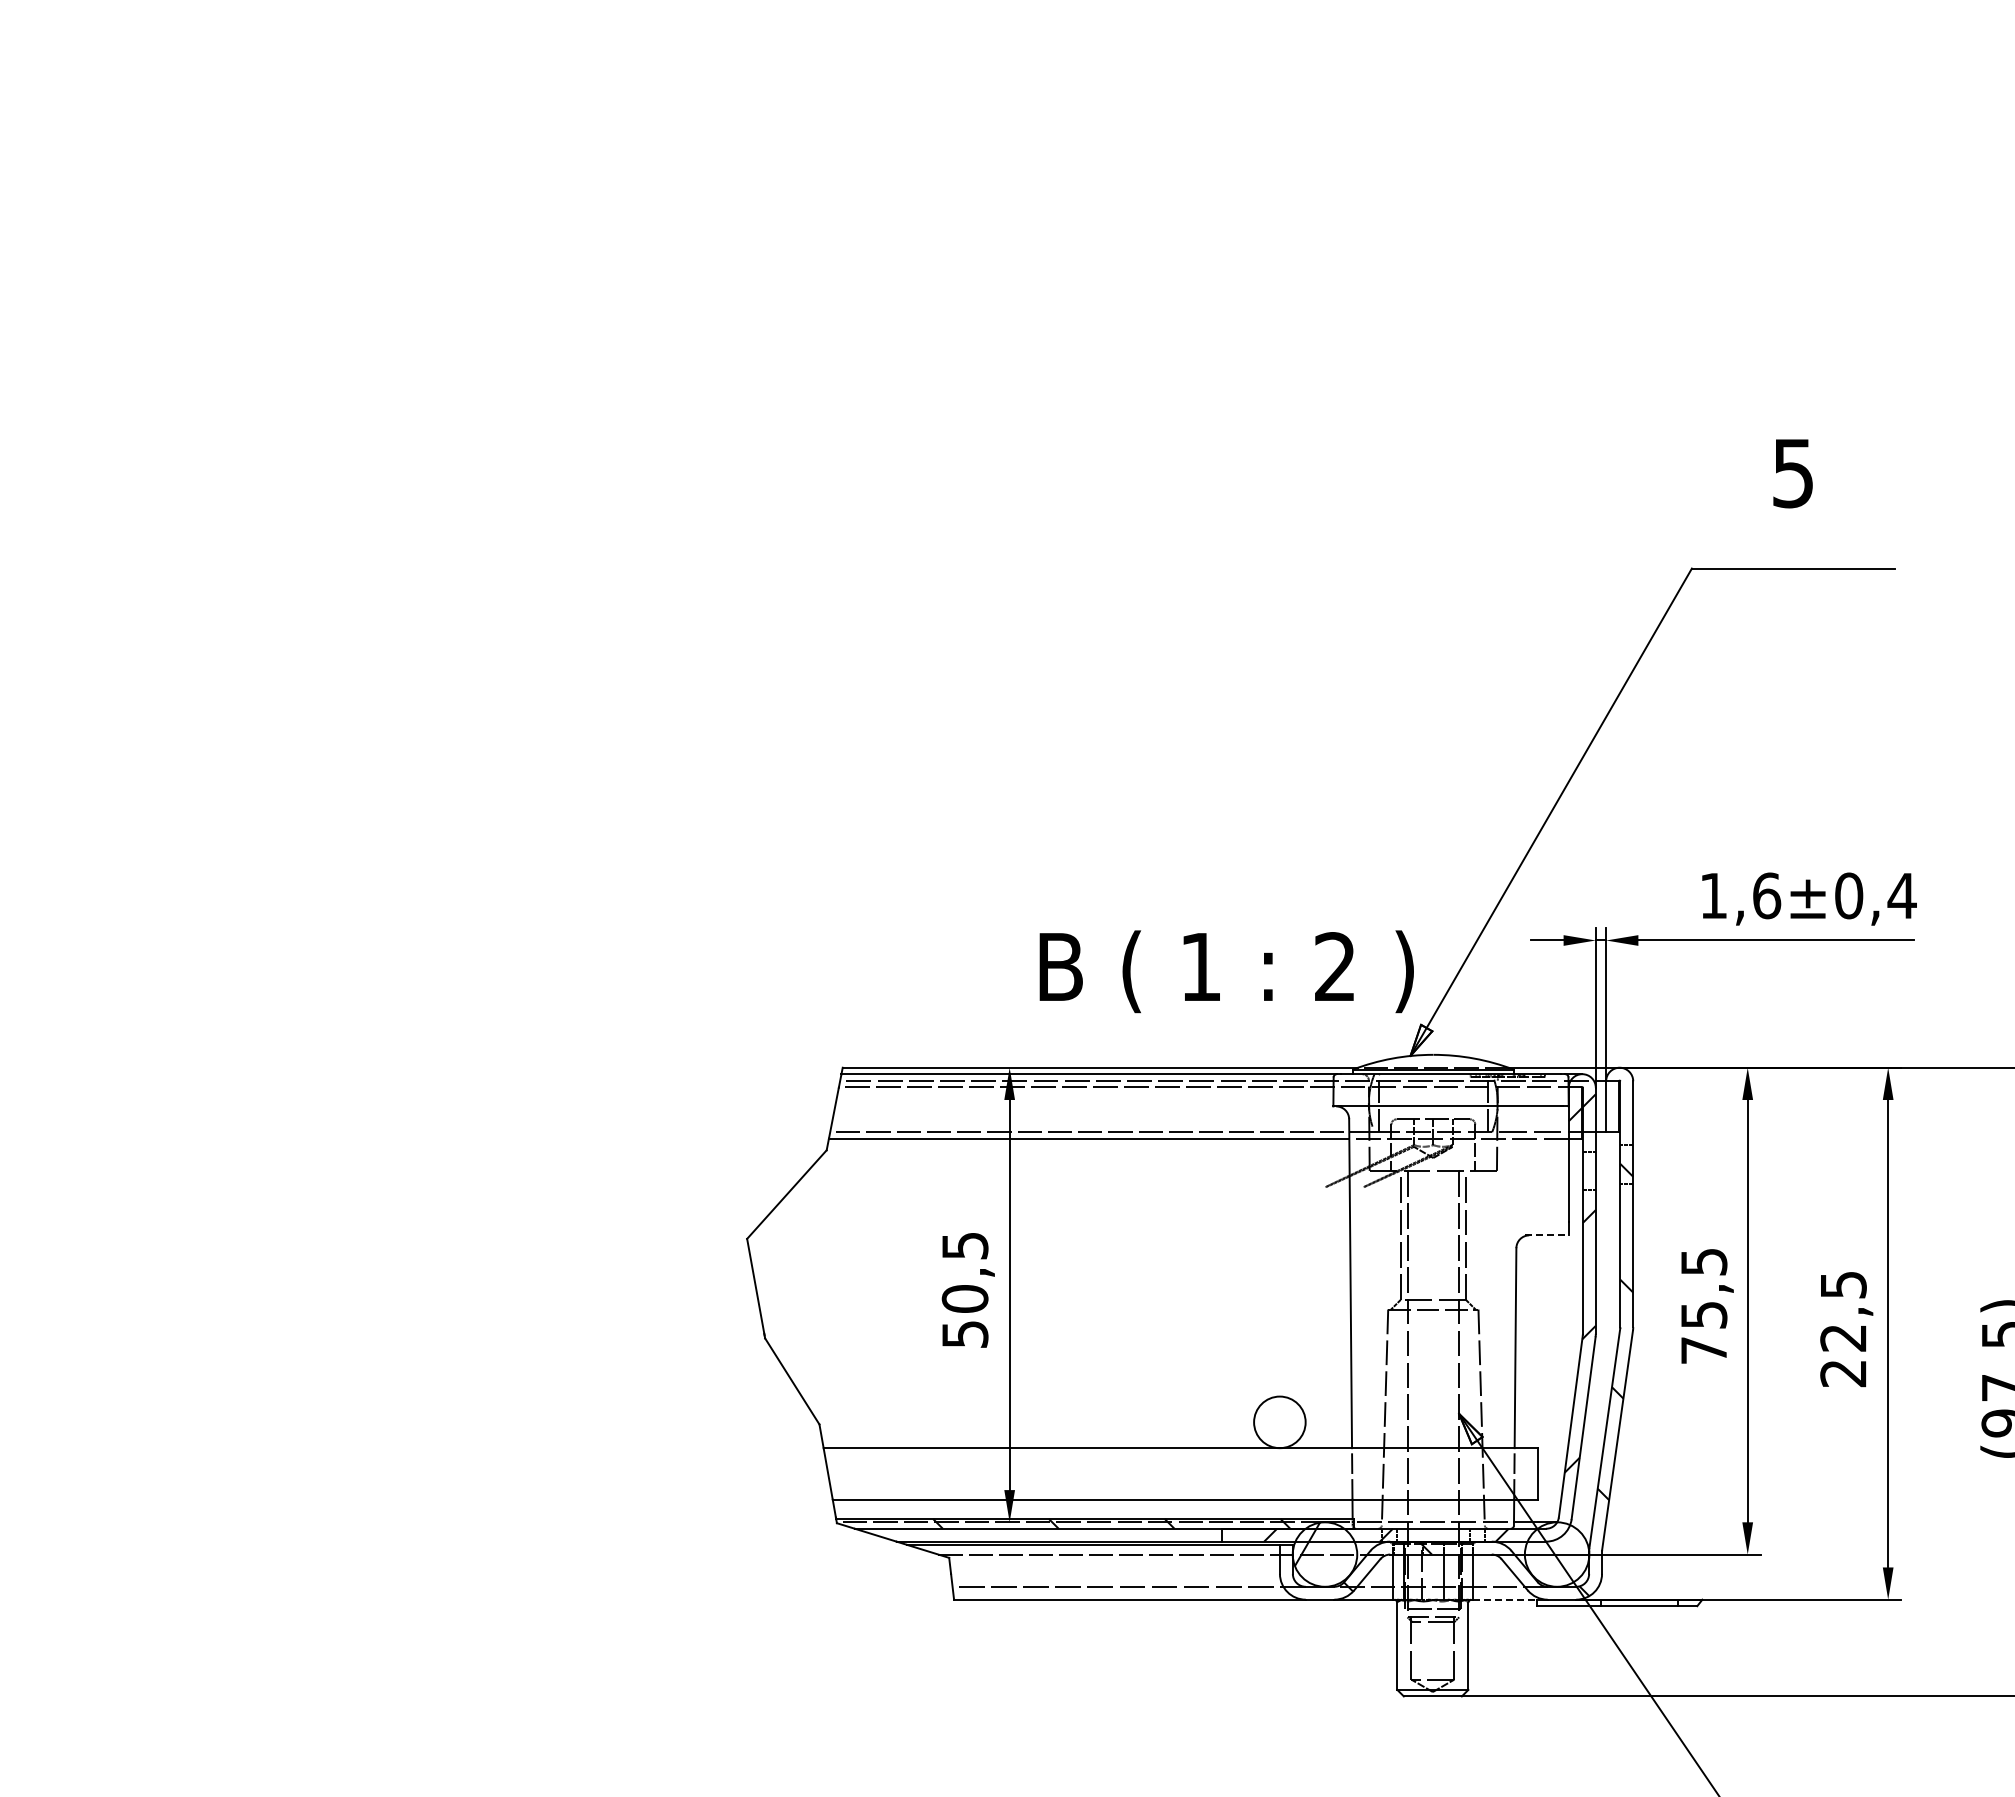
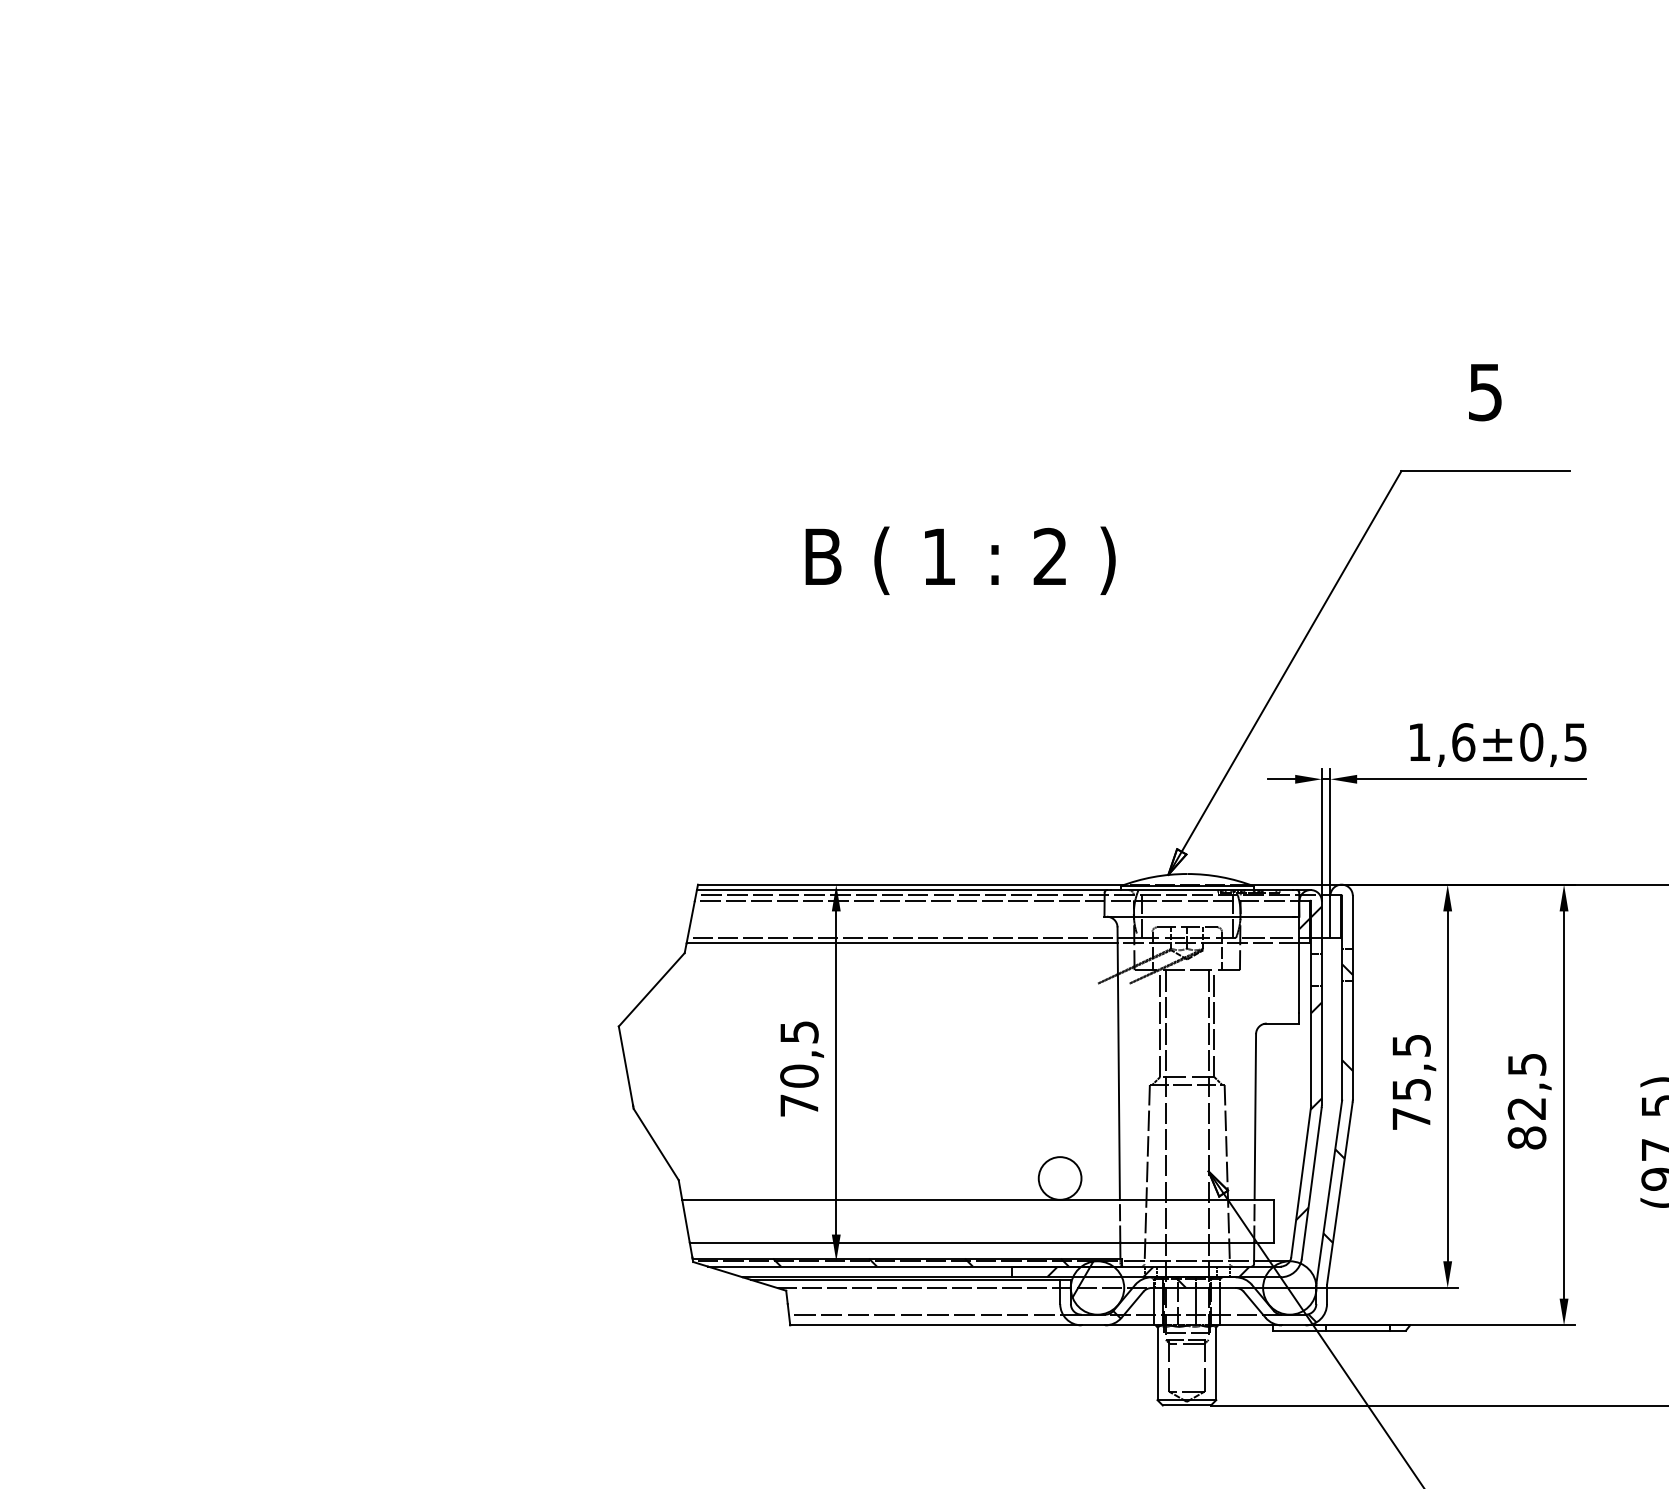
text: (1901, 896) -> (1575, 742), ±0,4 -> ±0,5
text: (1226, 971) -> (960, 560), moved
line: (1547, 1235) -> (1281, 1023), dashed -> solid
text: (965, 1334) -> (799, 1105), 50,5 -> 70,5
text: (1843, 1373) -> (1527, 1137), 22,5 -> 82,5
line: (1504, 1599) -> (1246, 1325), dashed -> solid

